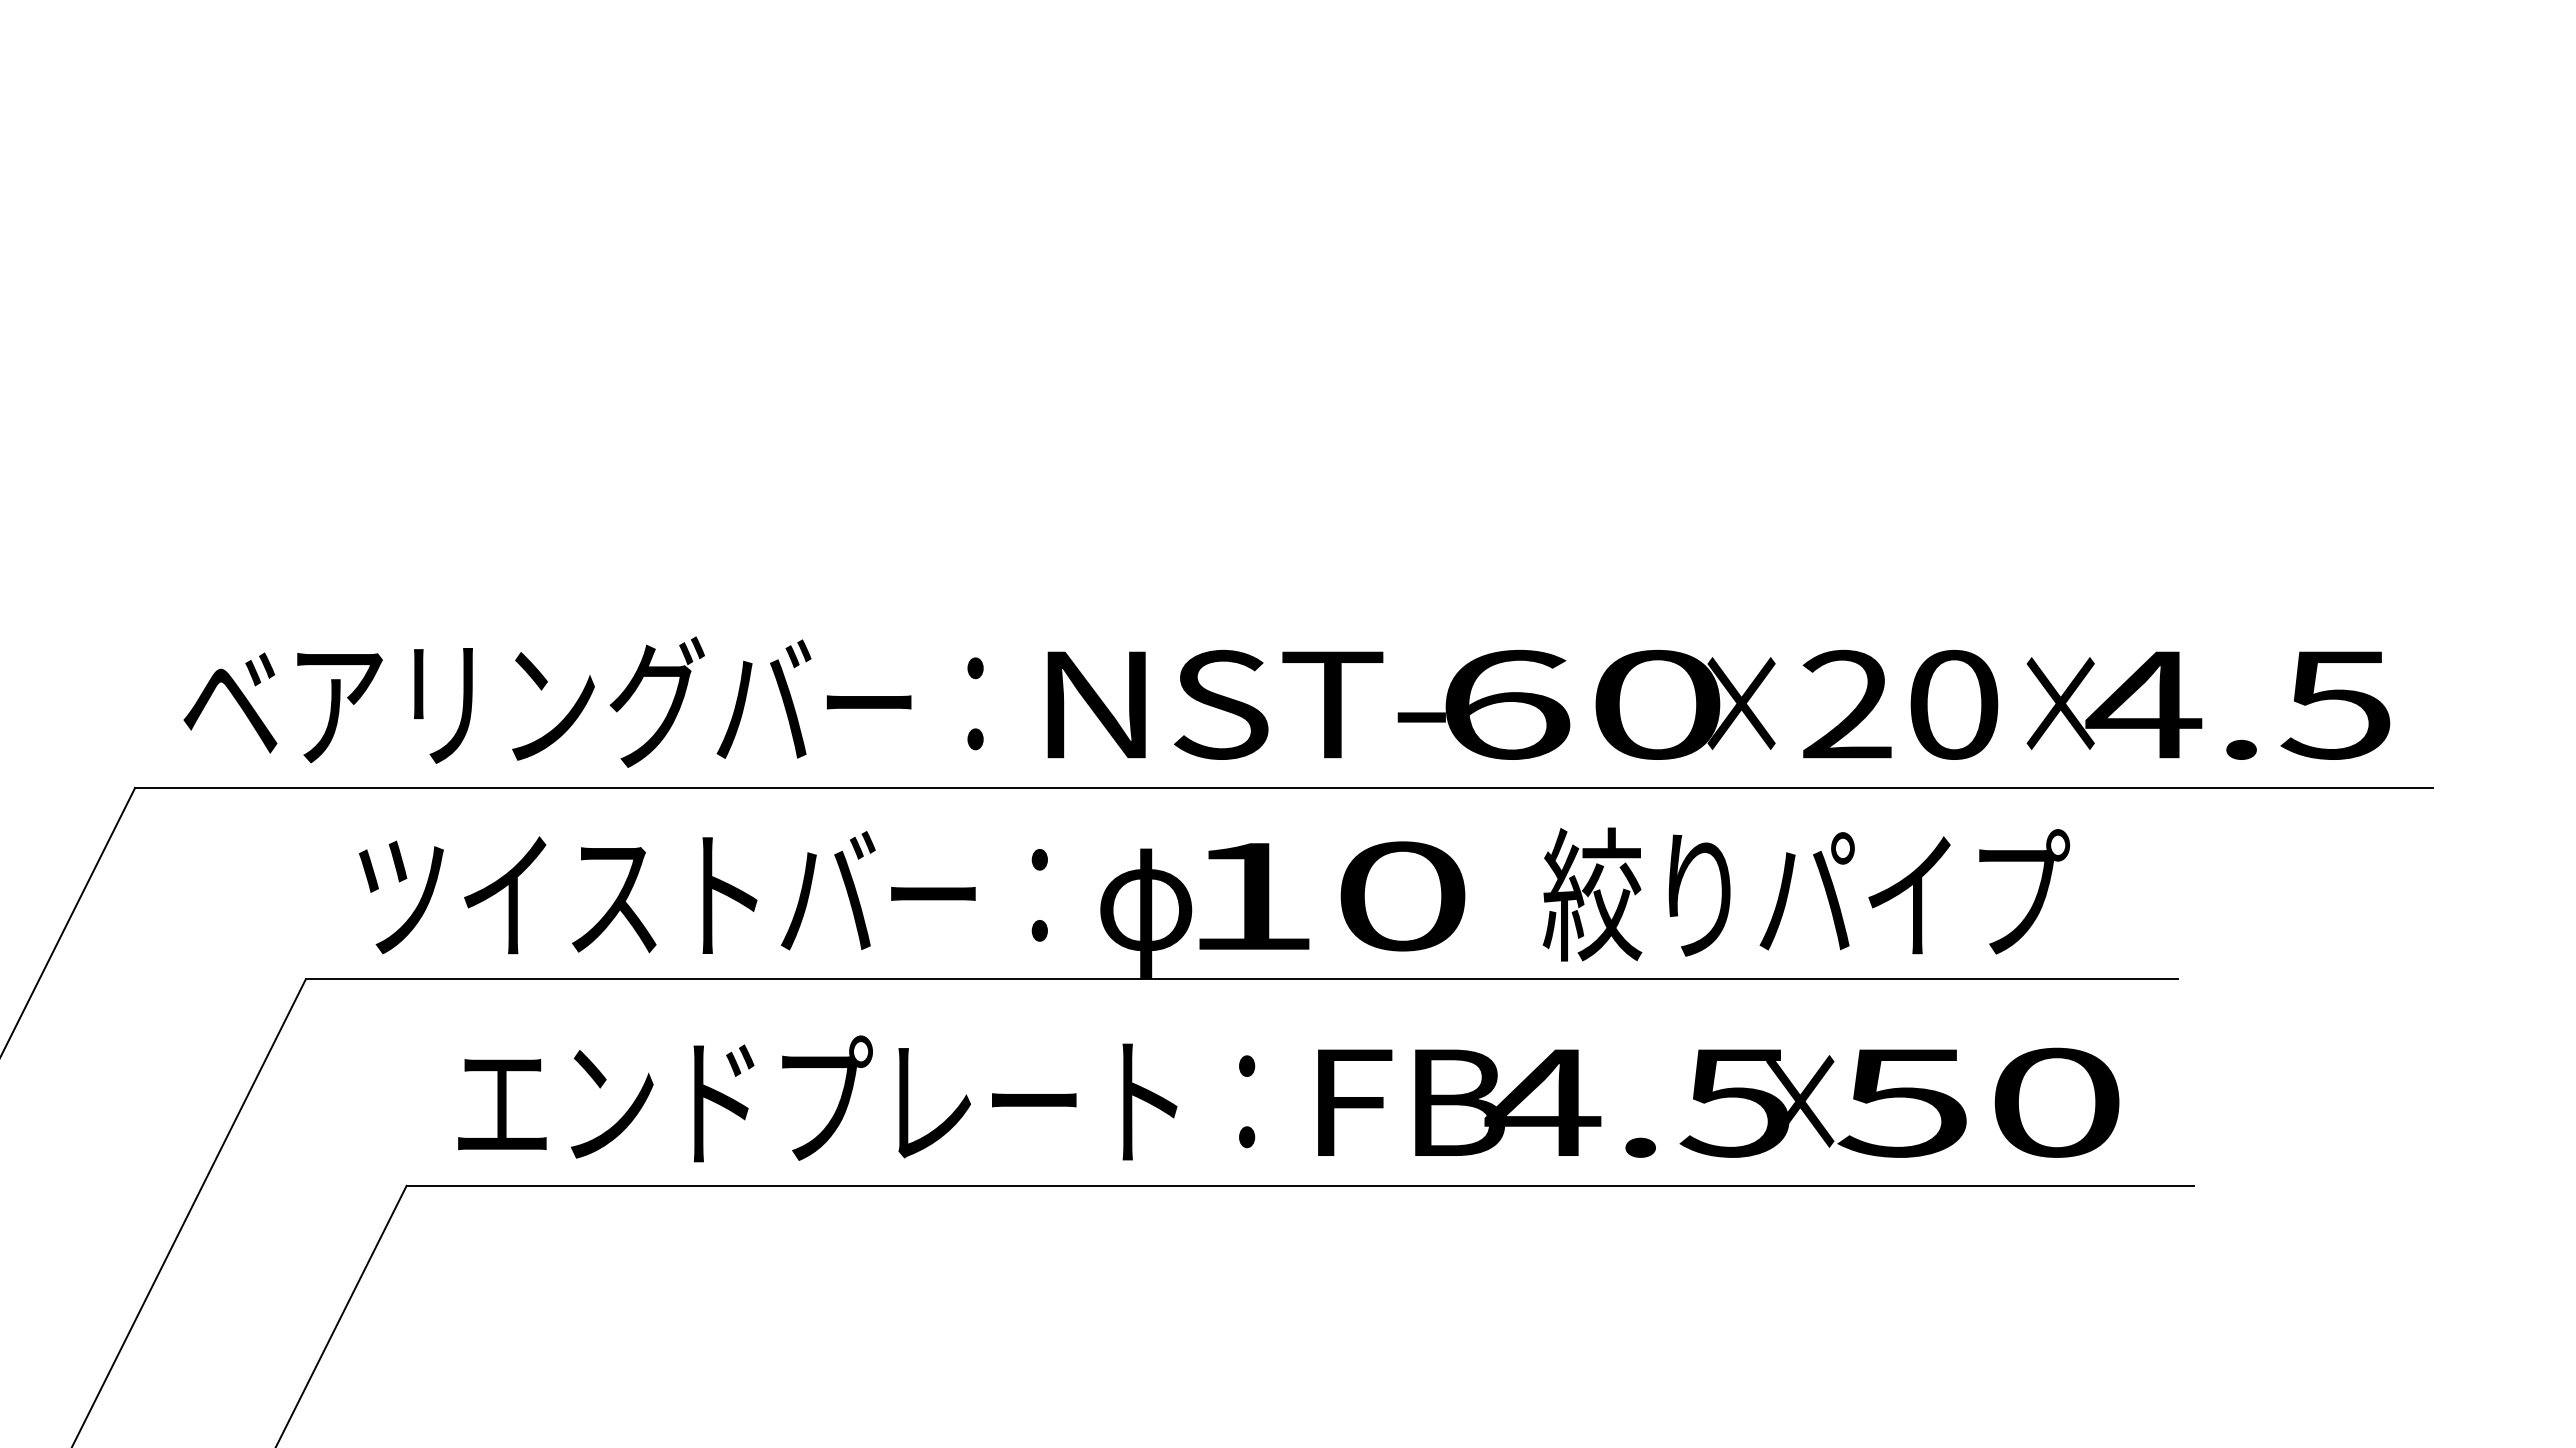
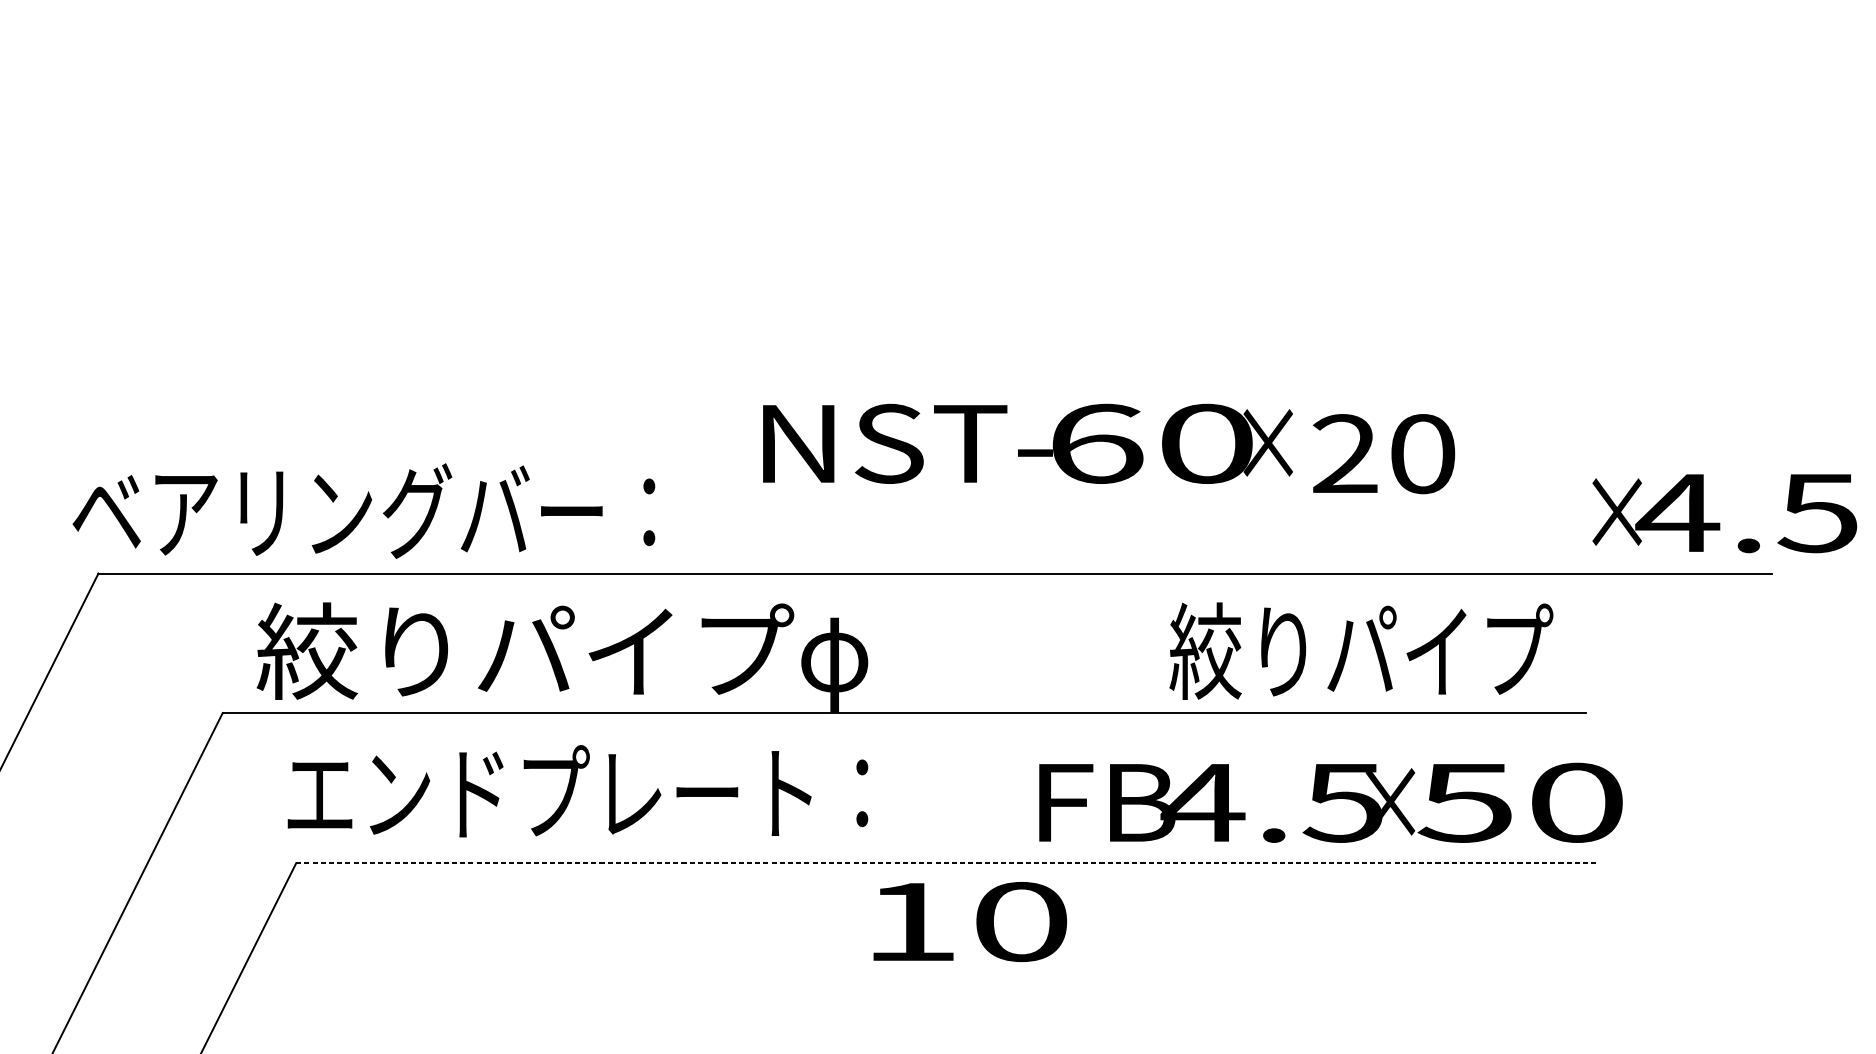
text: (583, 701) -> (363, 510), moved
text: (1411, 704) -> (1027, 443), moved
text: (1900, 704) -> (1384, 453), moved
text: (2208, 705) -> (1724, 513), moved
text: (721, 894) -> (525, 651), ツイストバー： -> 絞りパイプ
text: (1806, 894) -> (1361, 651), moved
text: (1332, 896) -> (970, 922), moved
text: (856, 1098) -> (577, 790), moved
text: (1718, 1102) -> (1330, 802), moved
line: (1300, 1185) -> (947, 863), solid -> dashed

